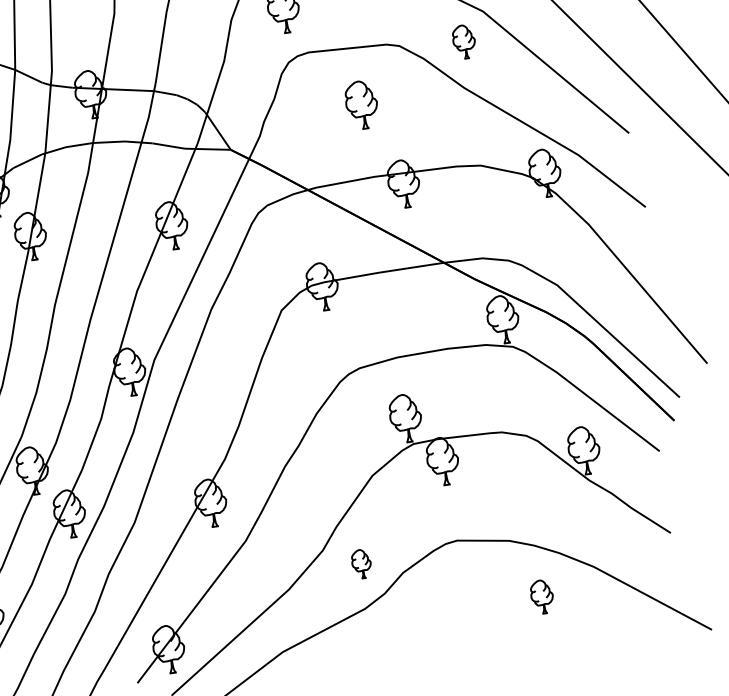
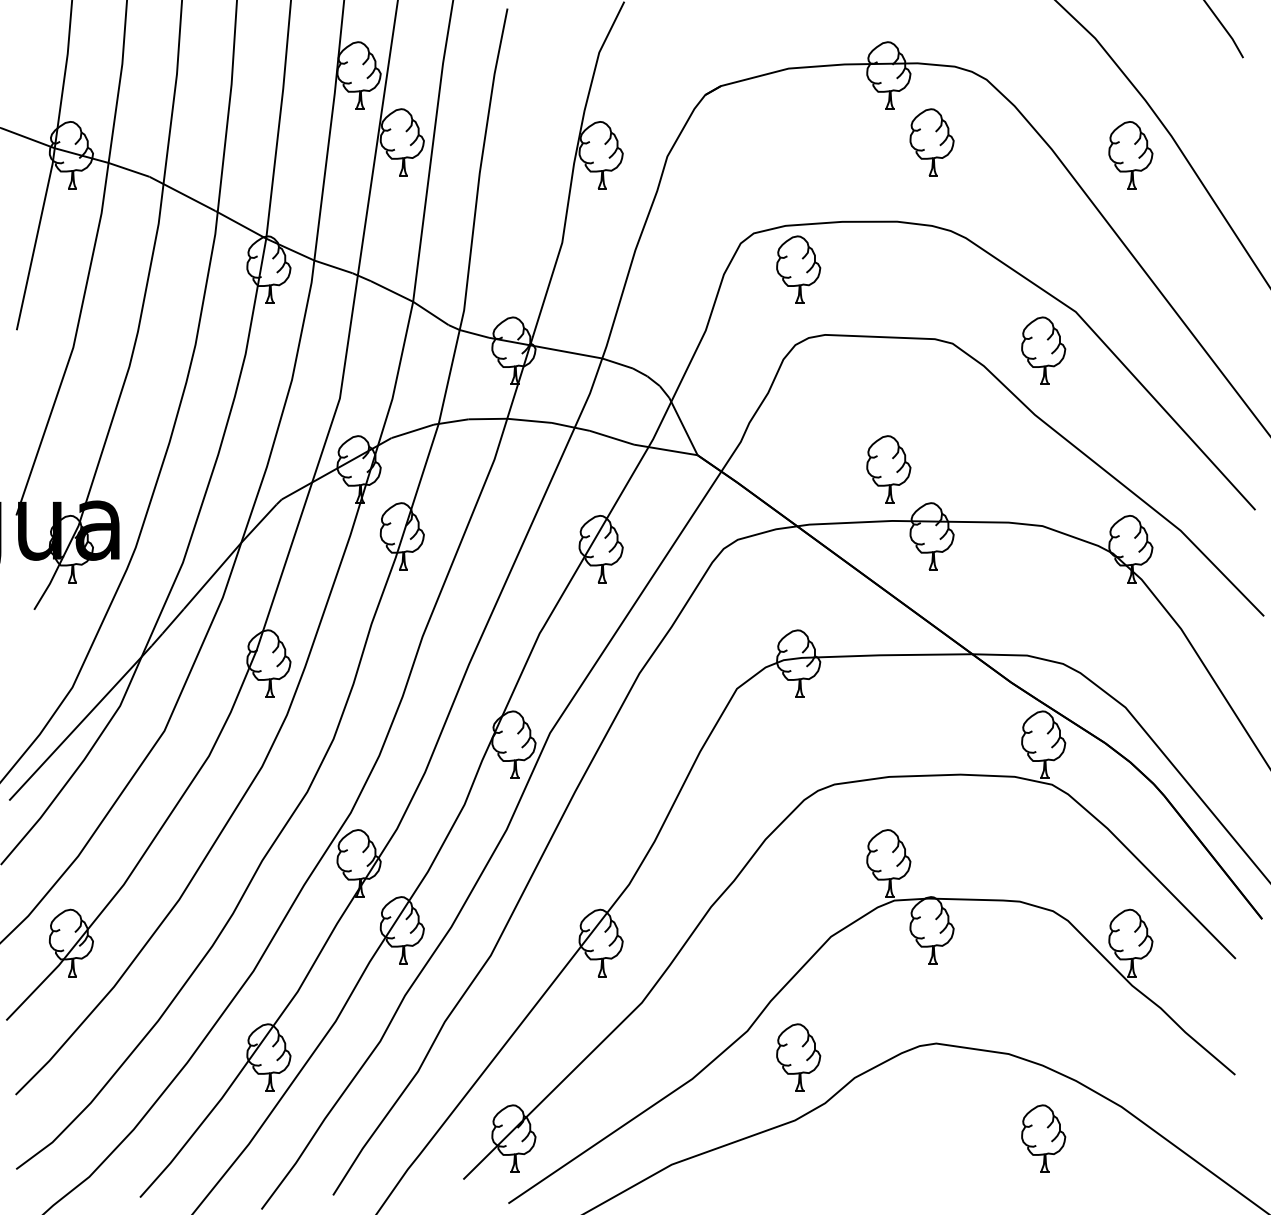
part: (464, 41) -> (1043, 350), size x1.43
part: (361, 105) -> (888, 469), moved
part: (361, 564) -> (798, 1057), size x1.67
part: (542, 596) -> (1043, 1138), size x1.43

